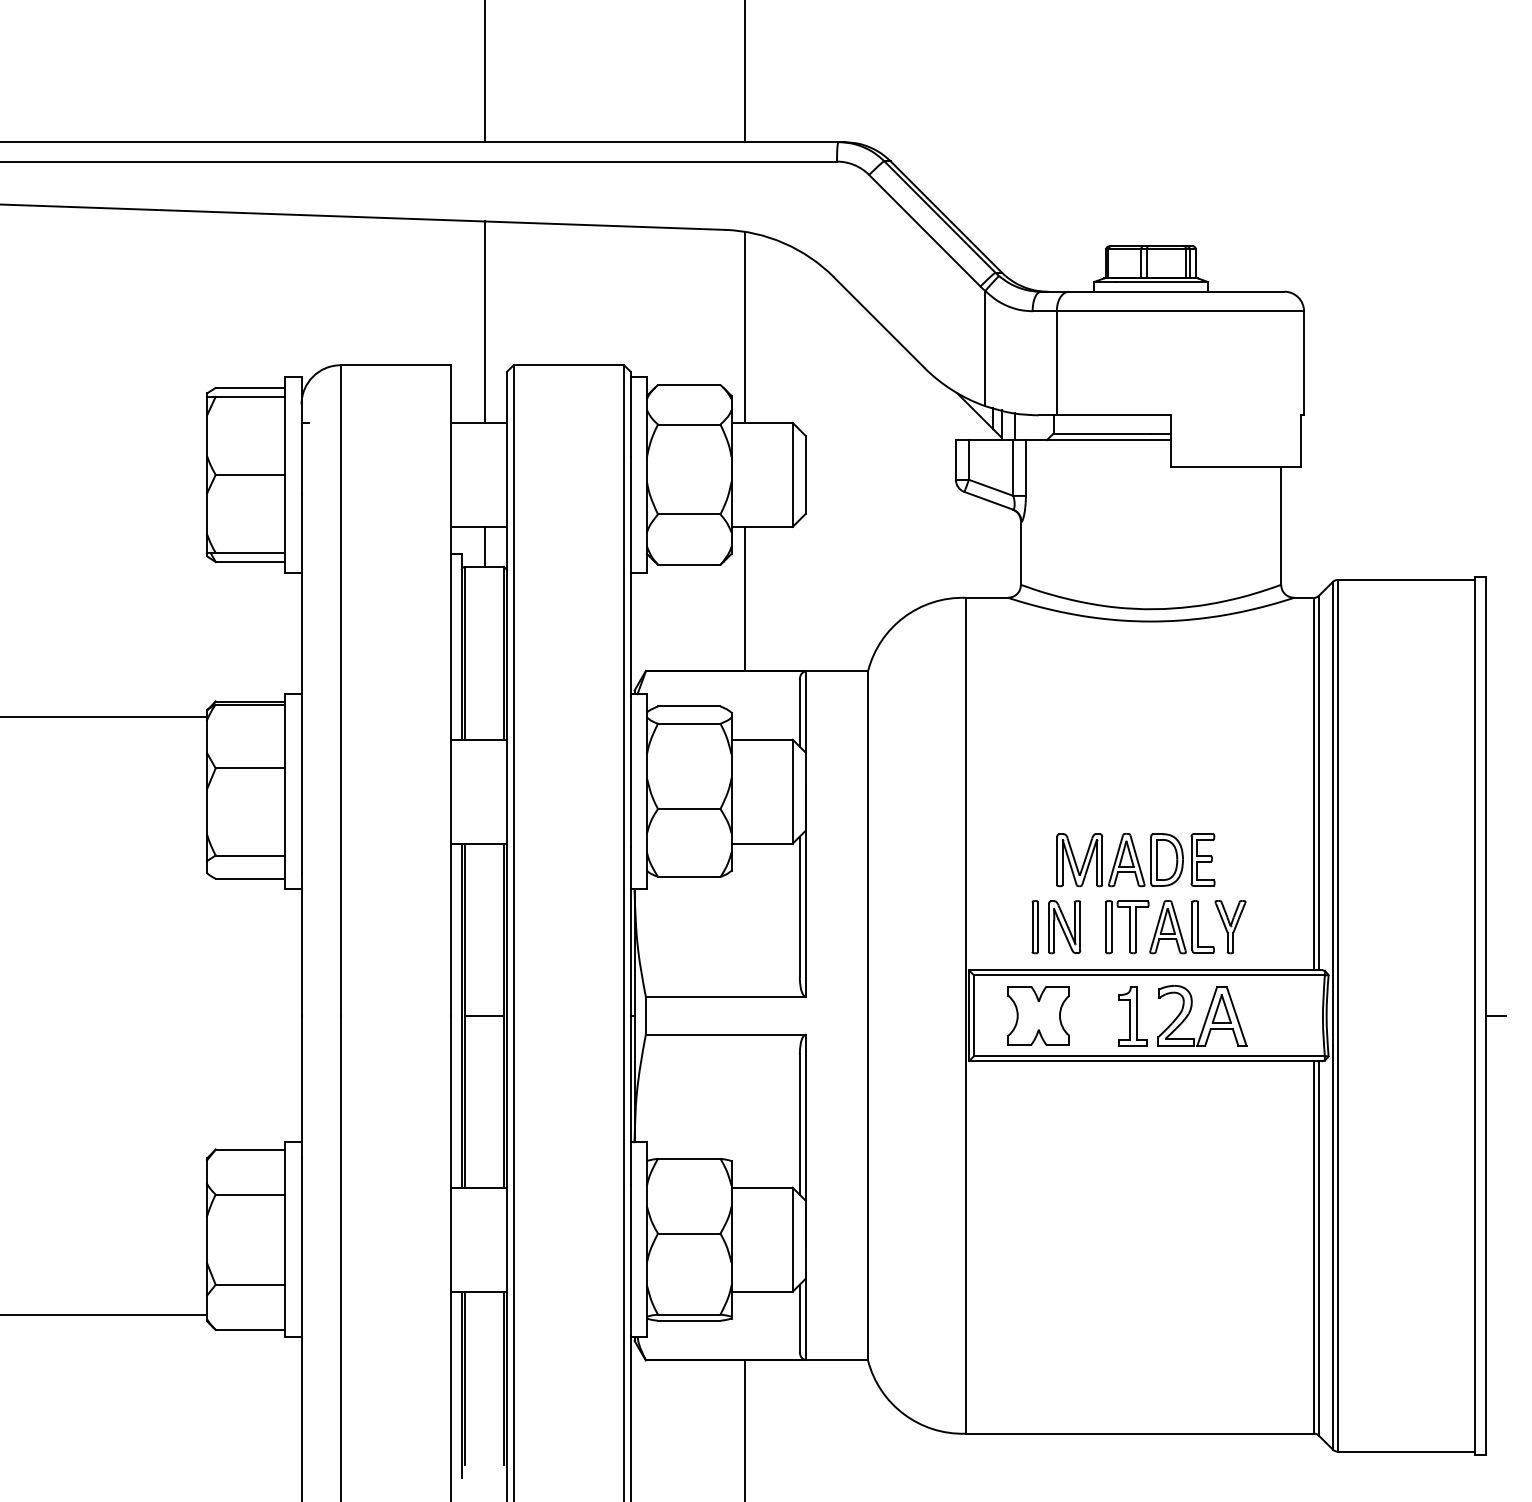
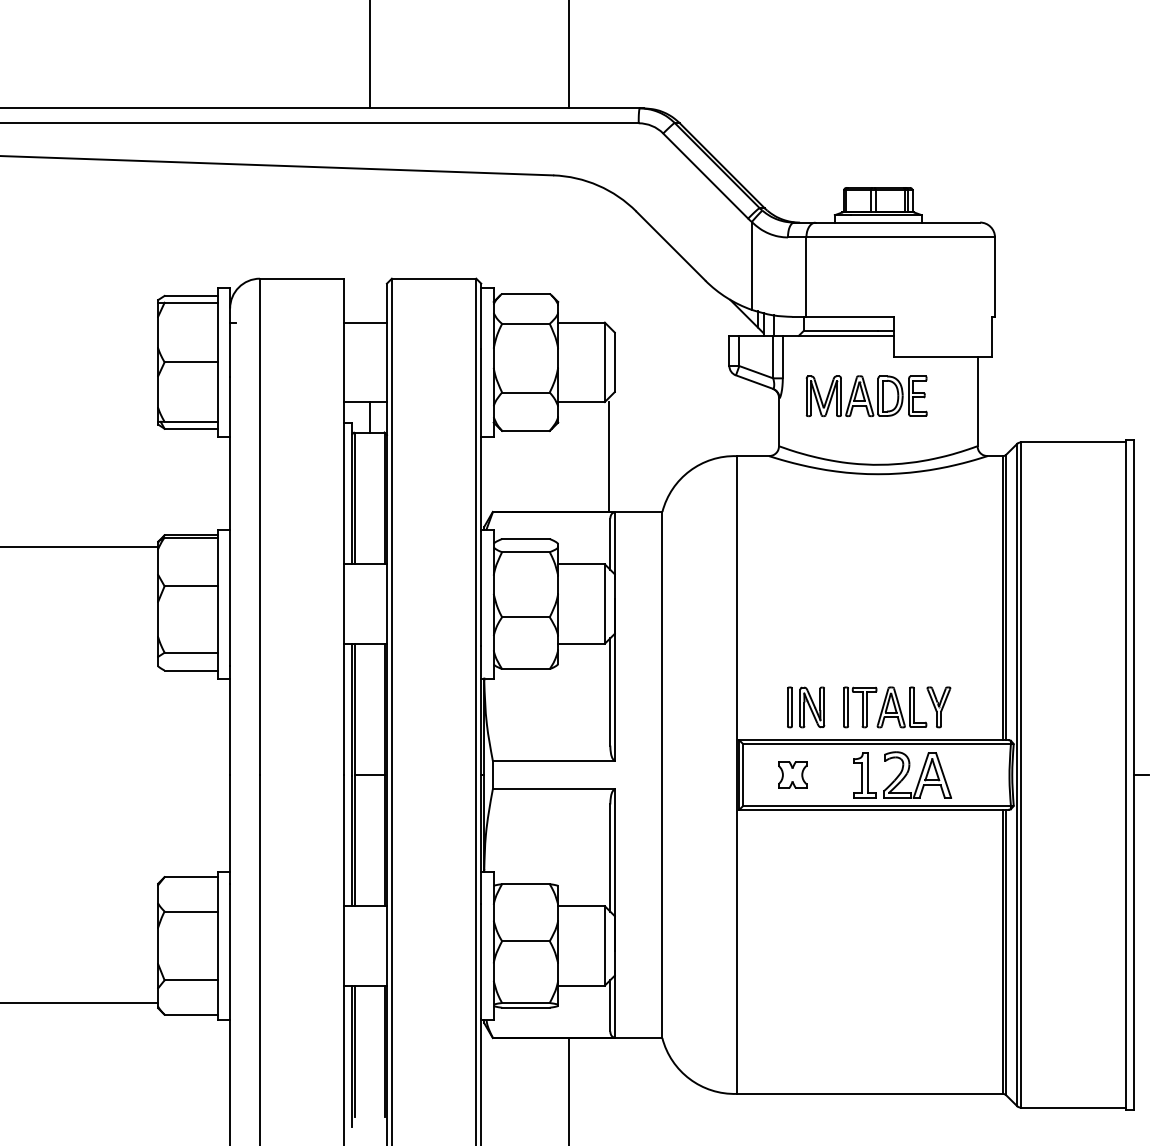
line: (485, 321) -> (370, 245), removed
line: (745, 327) -> (568, 249), removed
line: (745, 598) -> (608, 456), moved
part: (1135, 860) -> (866, 396), moved
part: (1038, 1015) -> (792, 774), size x0.6

